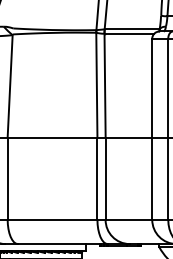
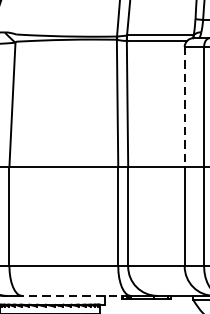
line: (152, 88) -> (185, 107), solid -> dashed
line: (62, 244) -> (75, 296), solid -> dashed

